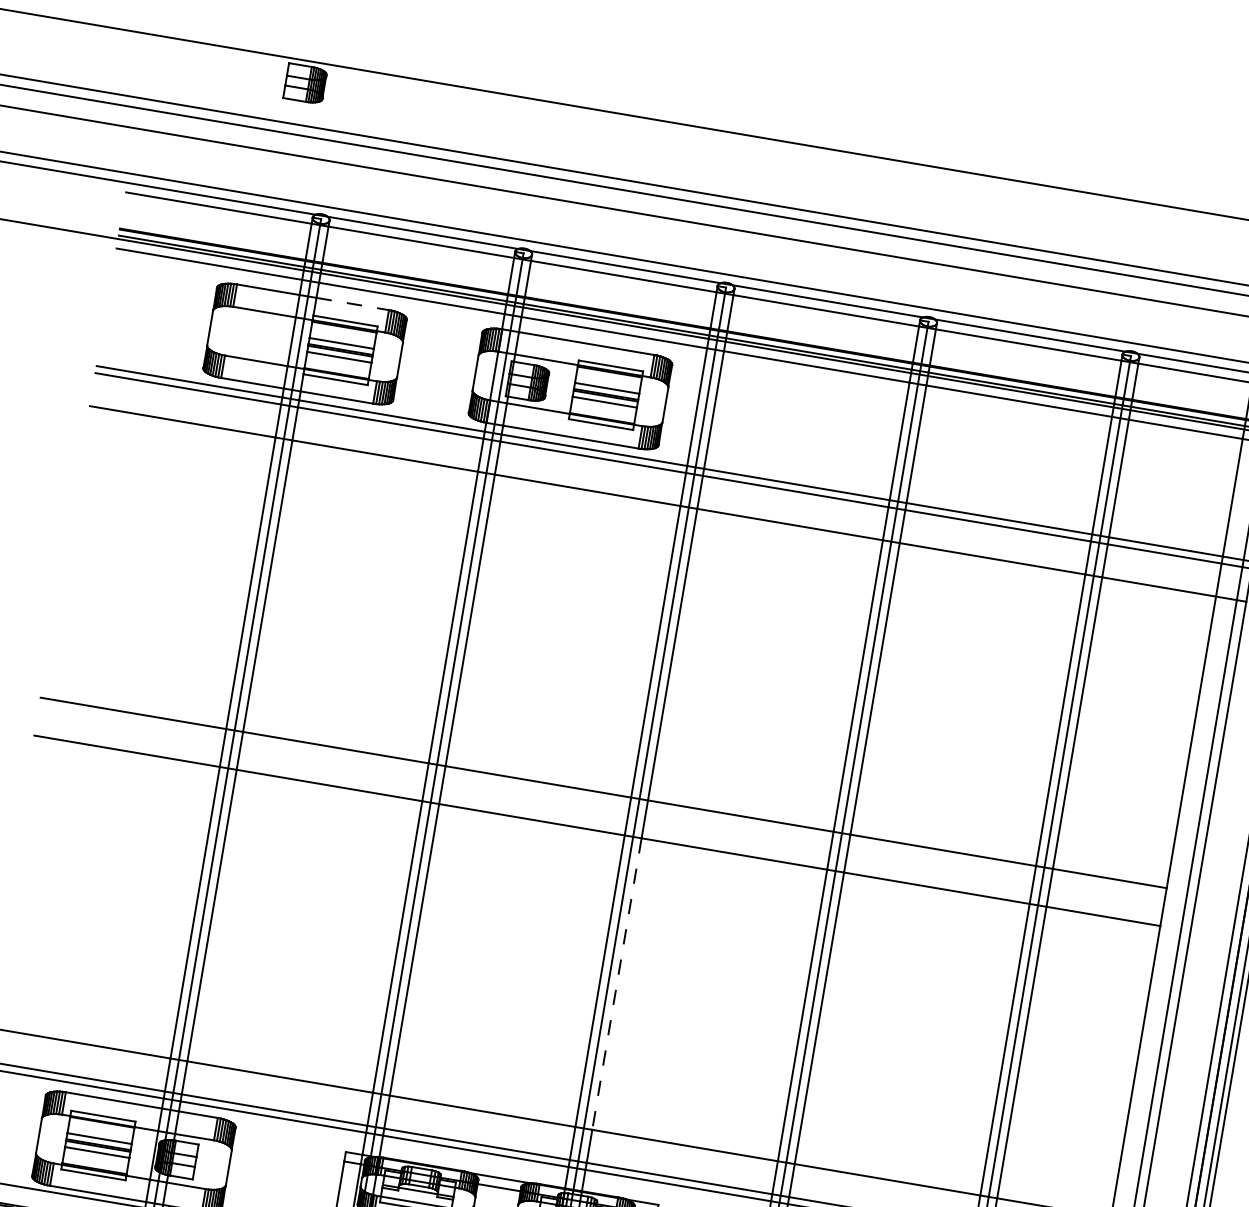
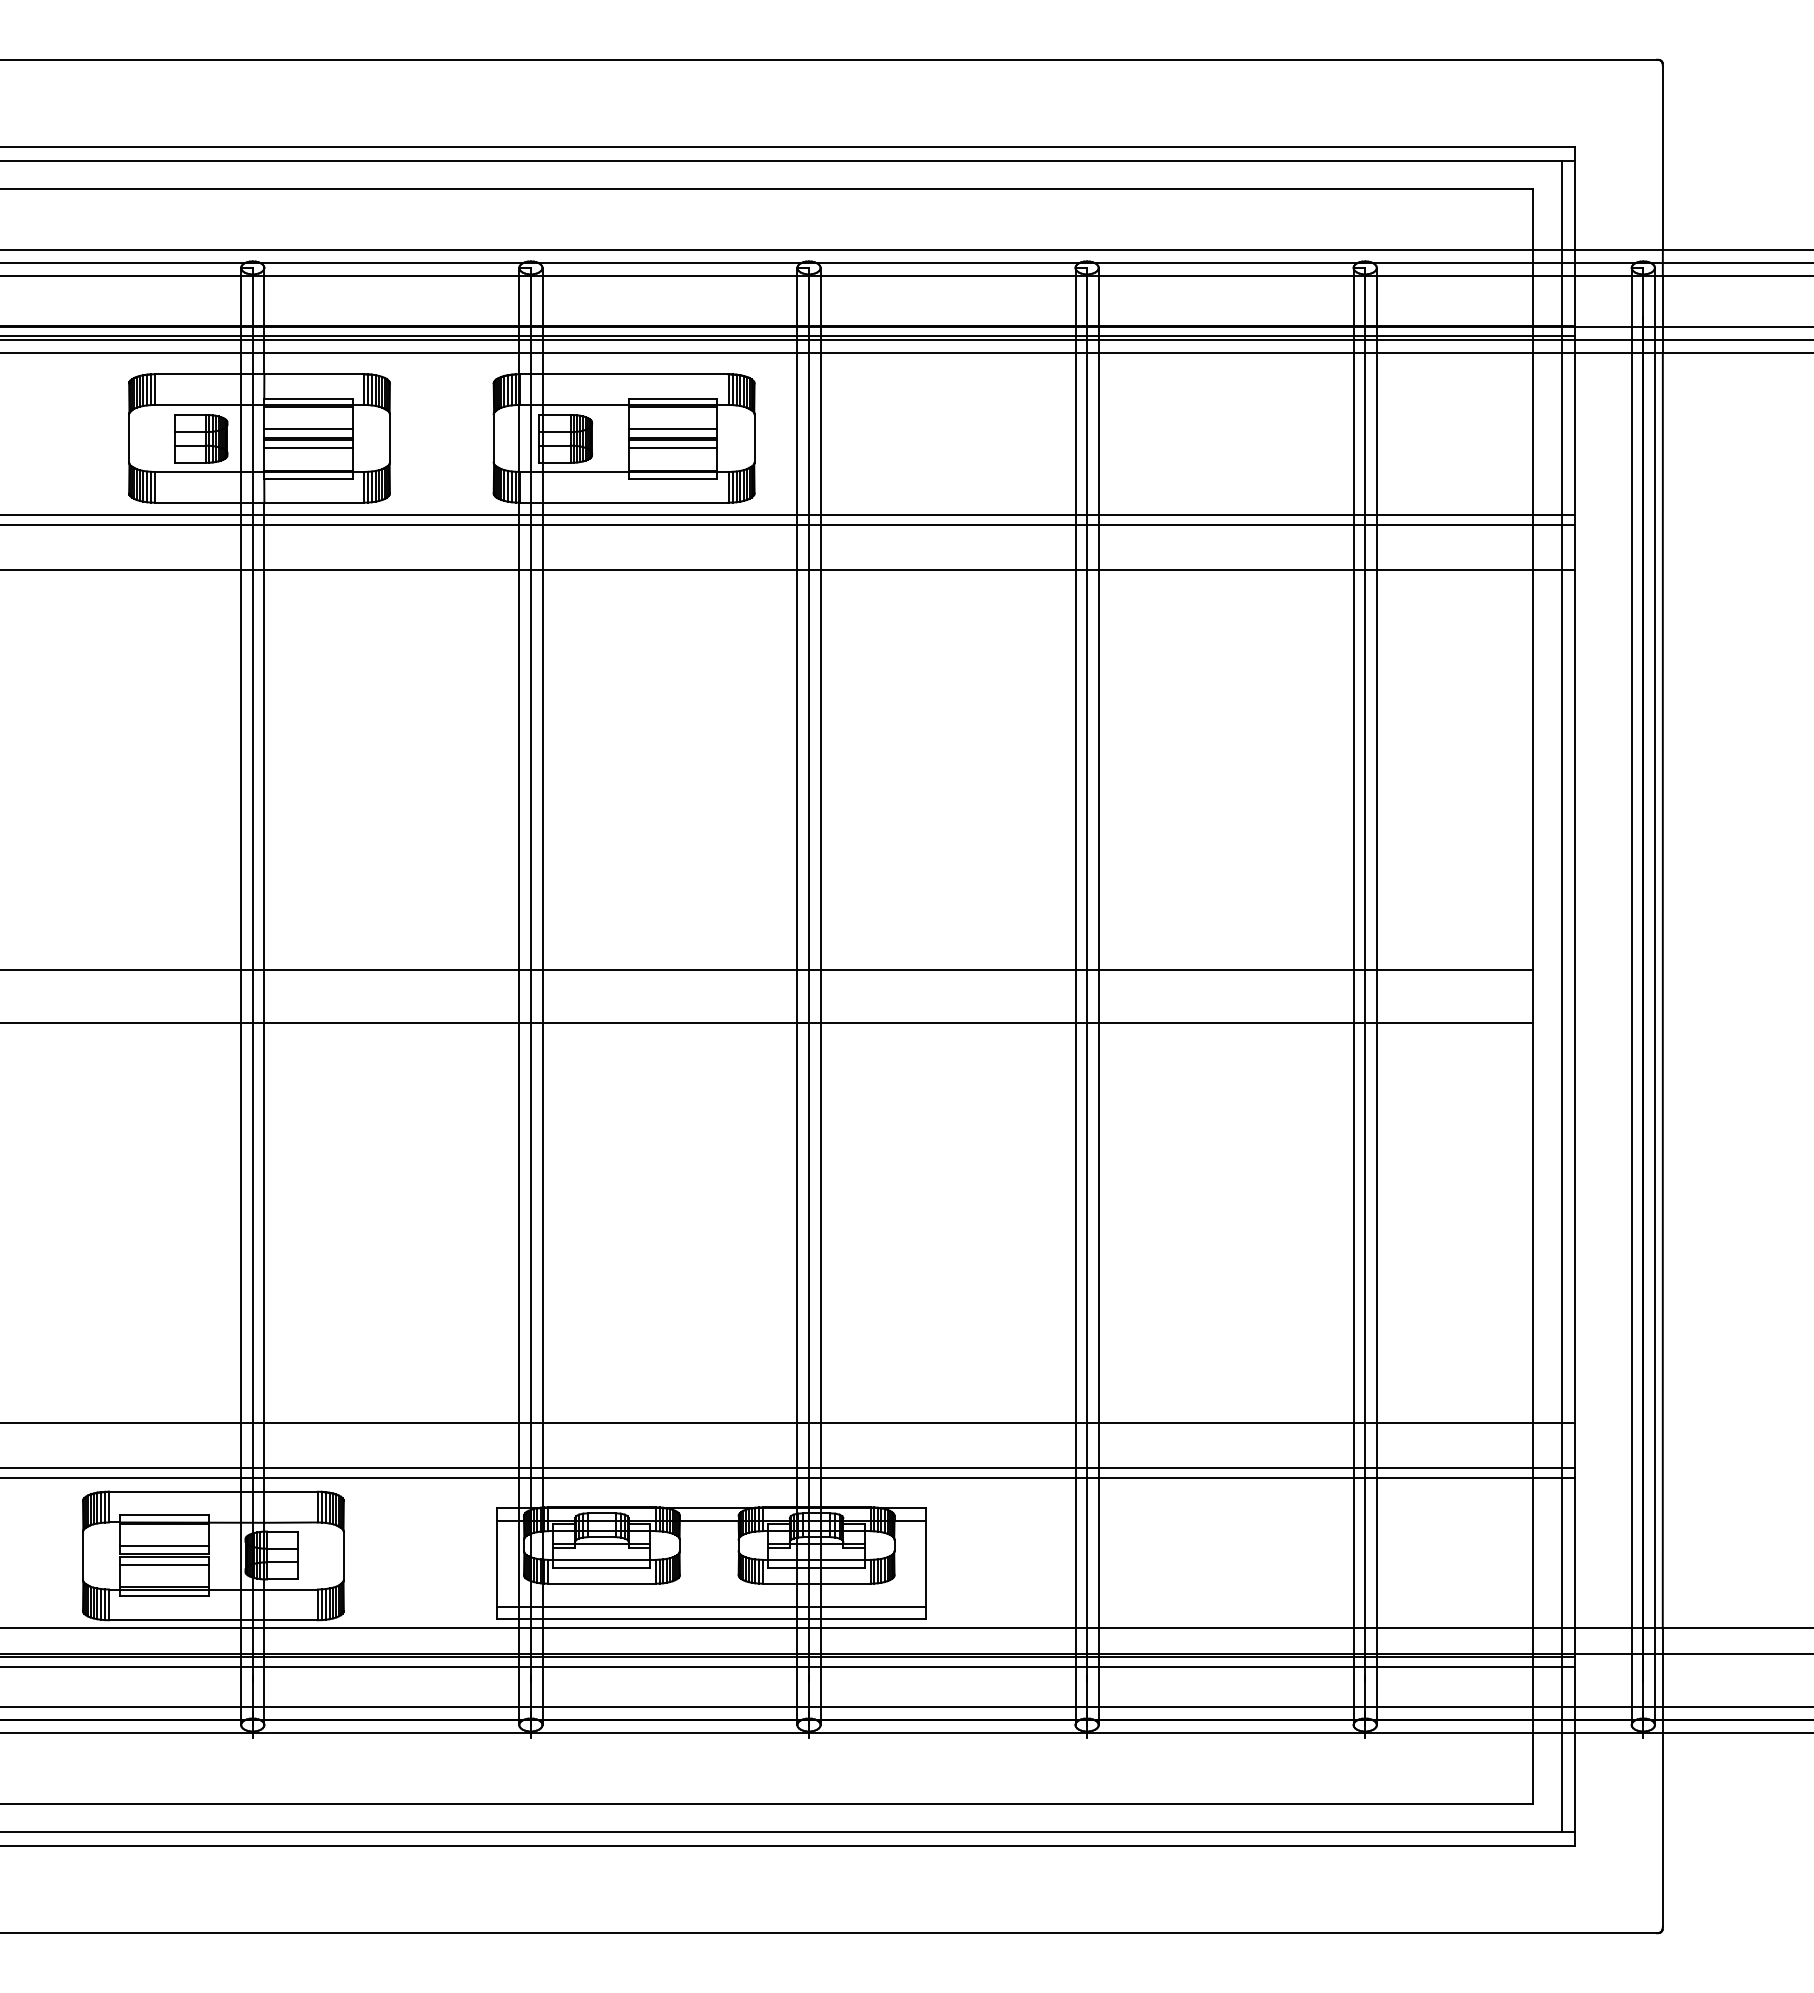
part: (305, 83) -> (201, 438), moved
line: (352, 304) -> (314, 374), dashed -> solid
line: (616, 984) -> (820, 1223), dashed -> solid

